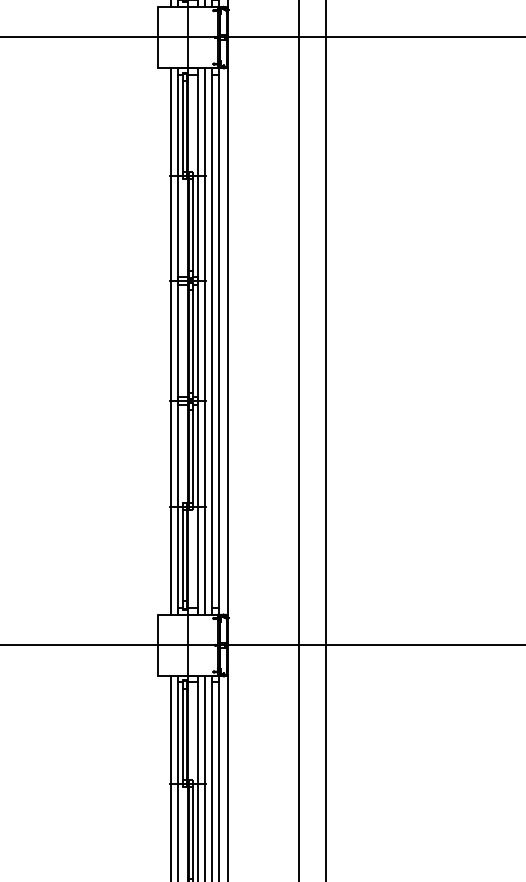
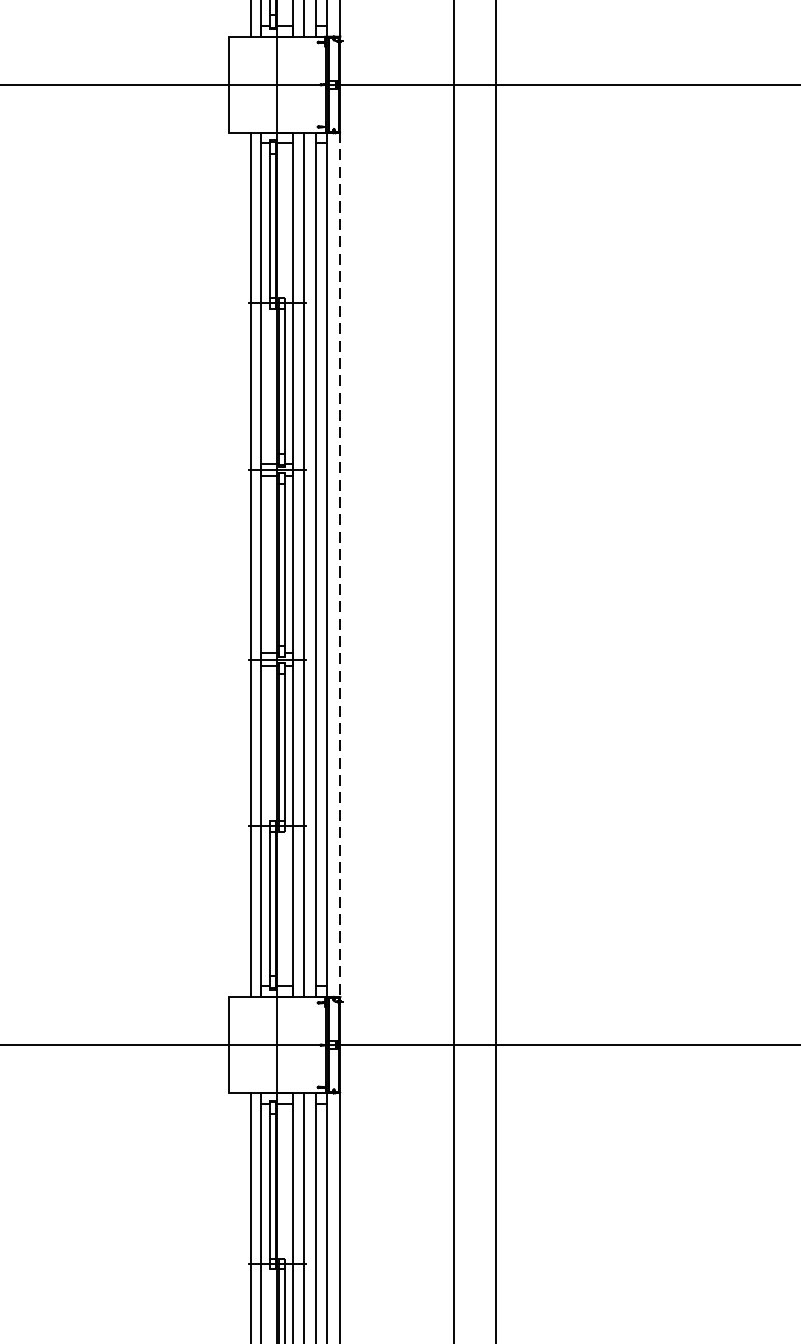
line: (227, 341) -> (340, 565), solid -> dashed

